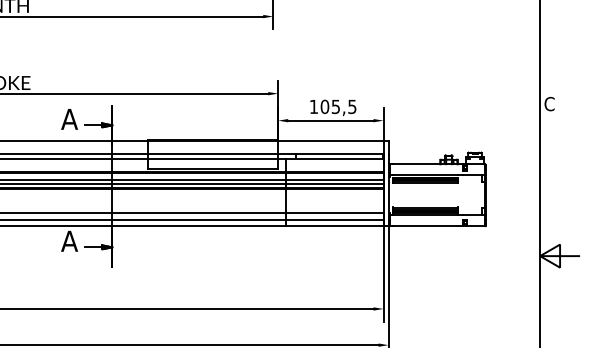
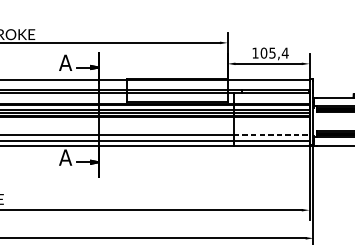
text: (351, 106) -> (284, 52), 105,5 -> 105,4
line: (334, 212) -> (271, 135), solid -> dashed

